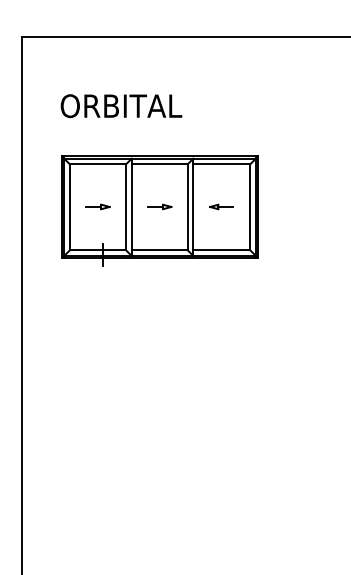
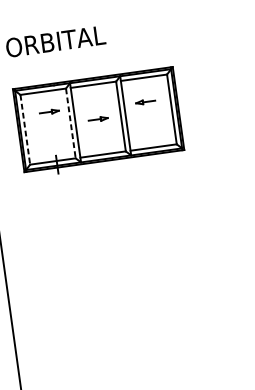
part: (97, 206) -> (48, 111), moved
part: (221, 206) -> (145, 101), moved
line: (70, 207) -> (25, 129), solid -> dashed
line: (125, 207) -> (70, 123), solid -> dashed

